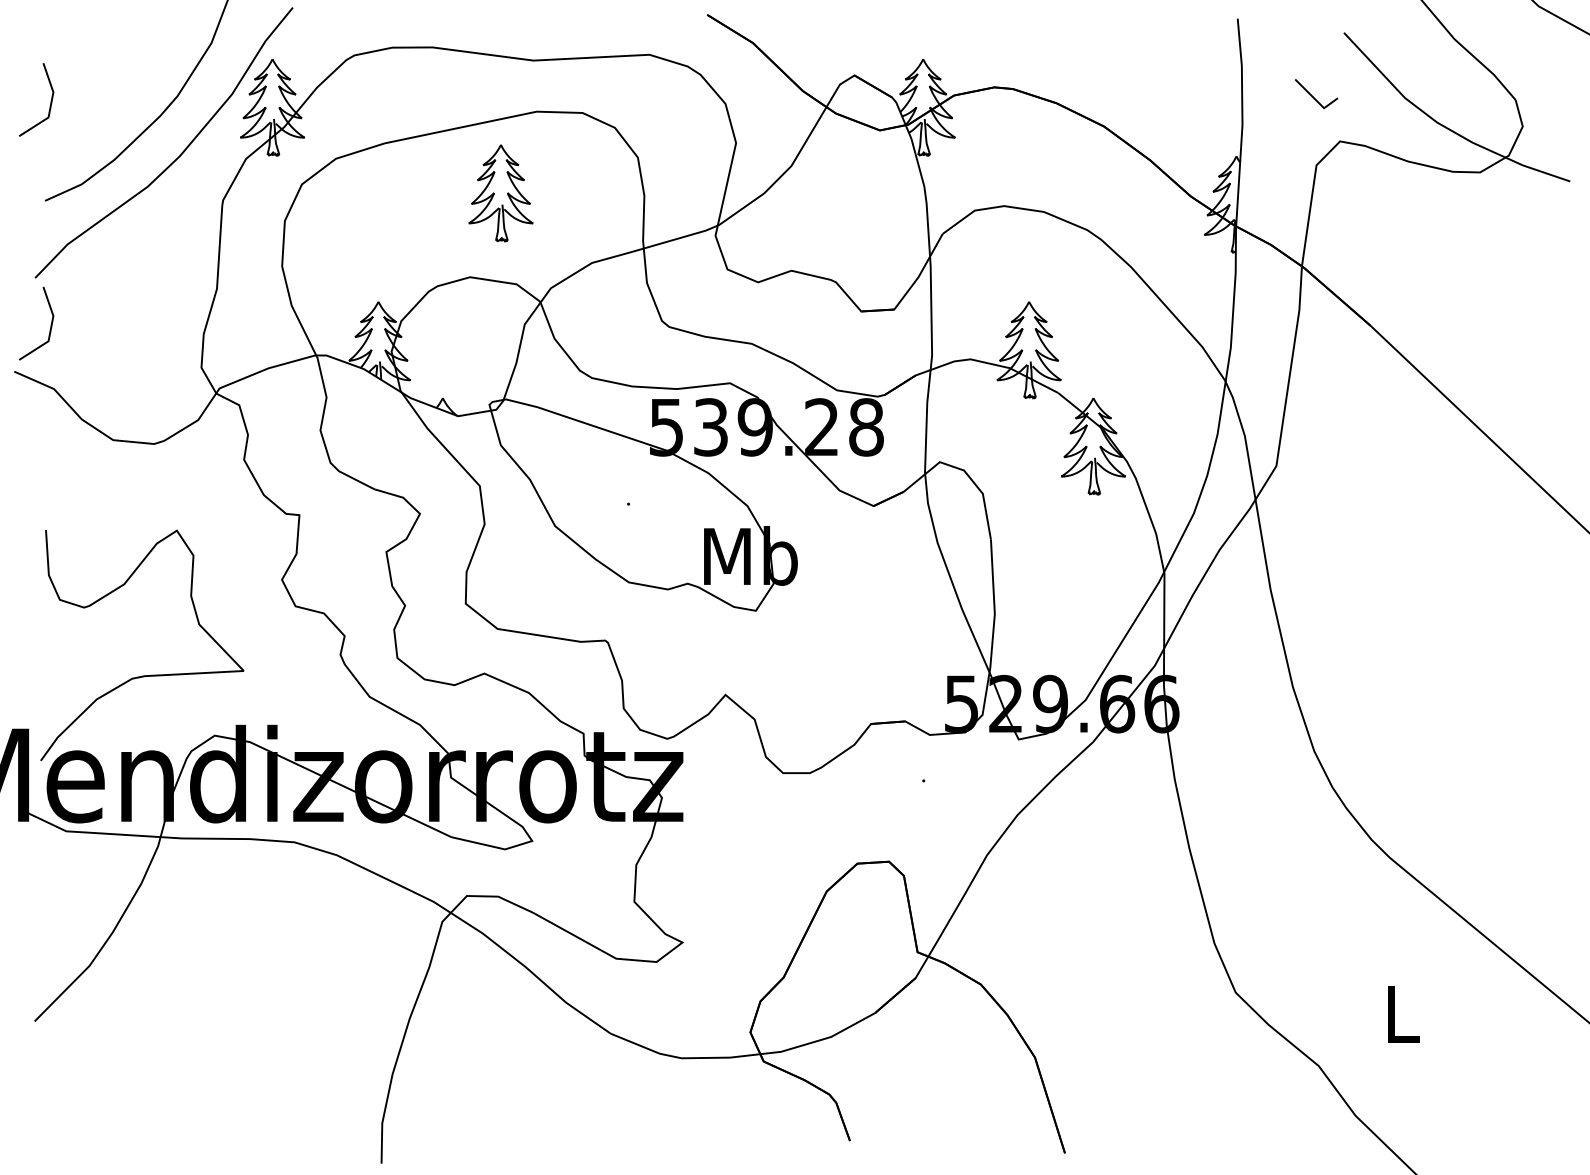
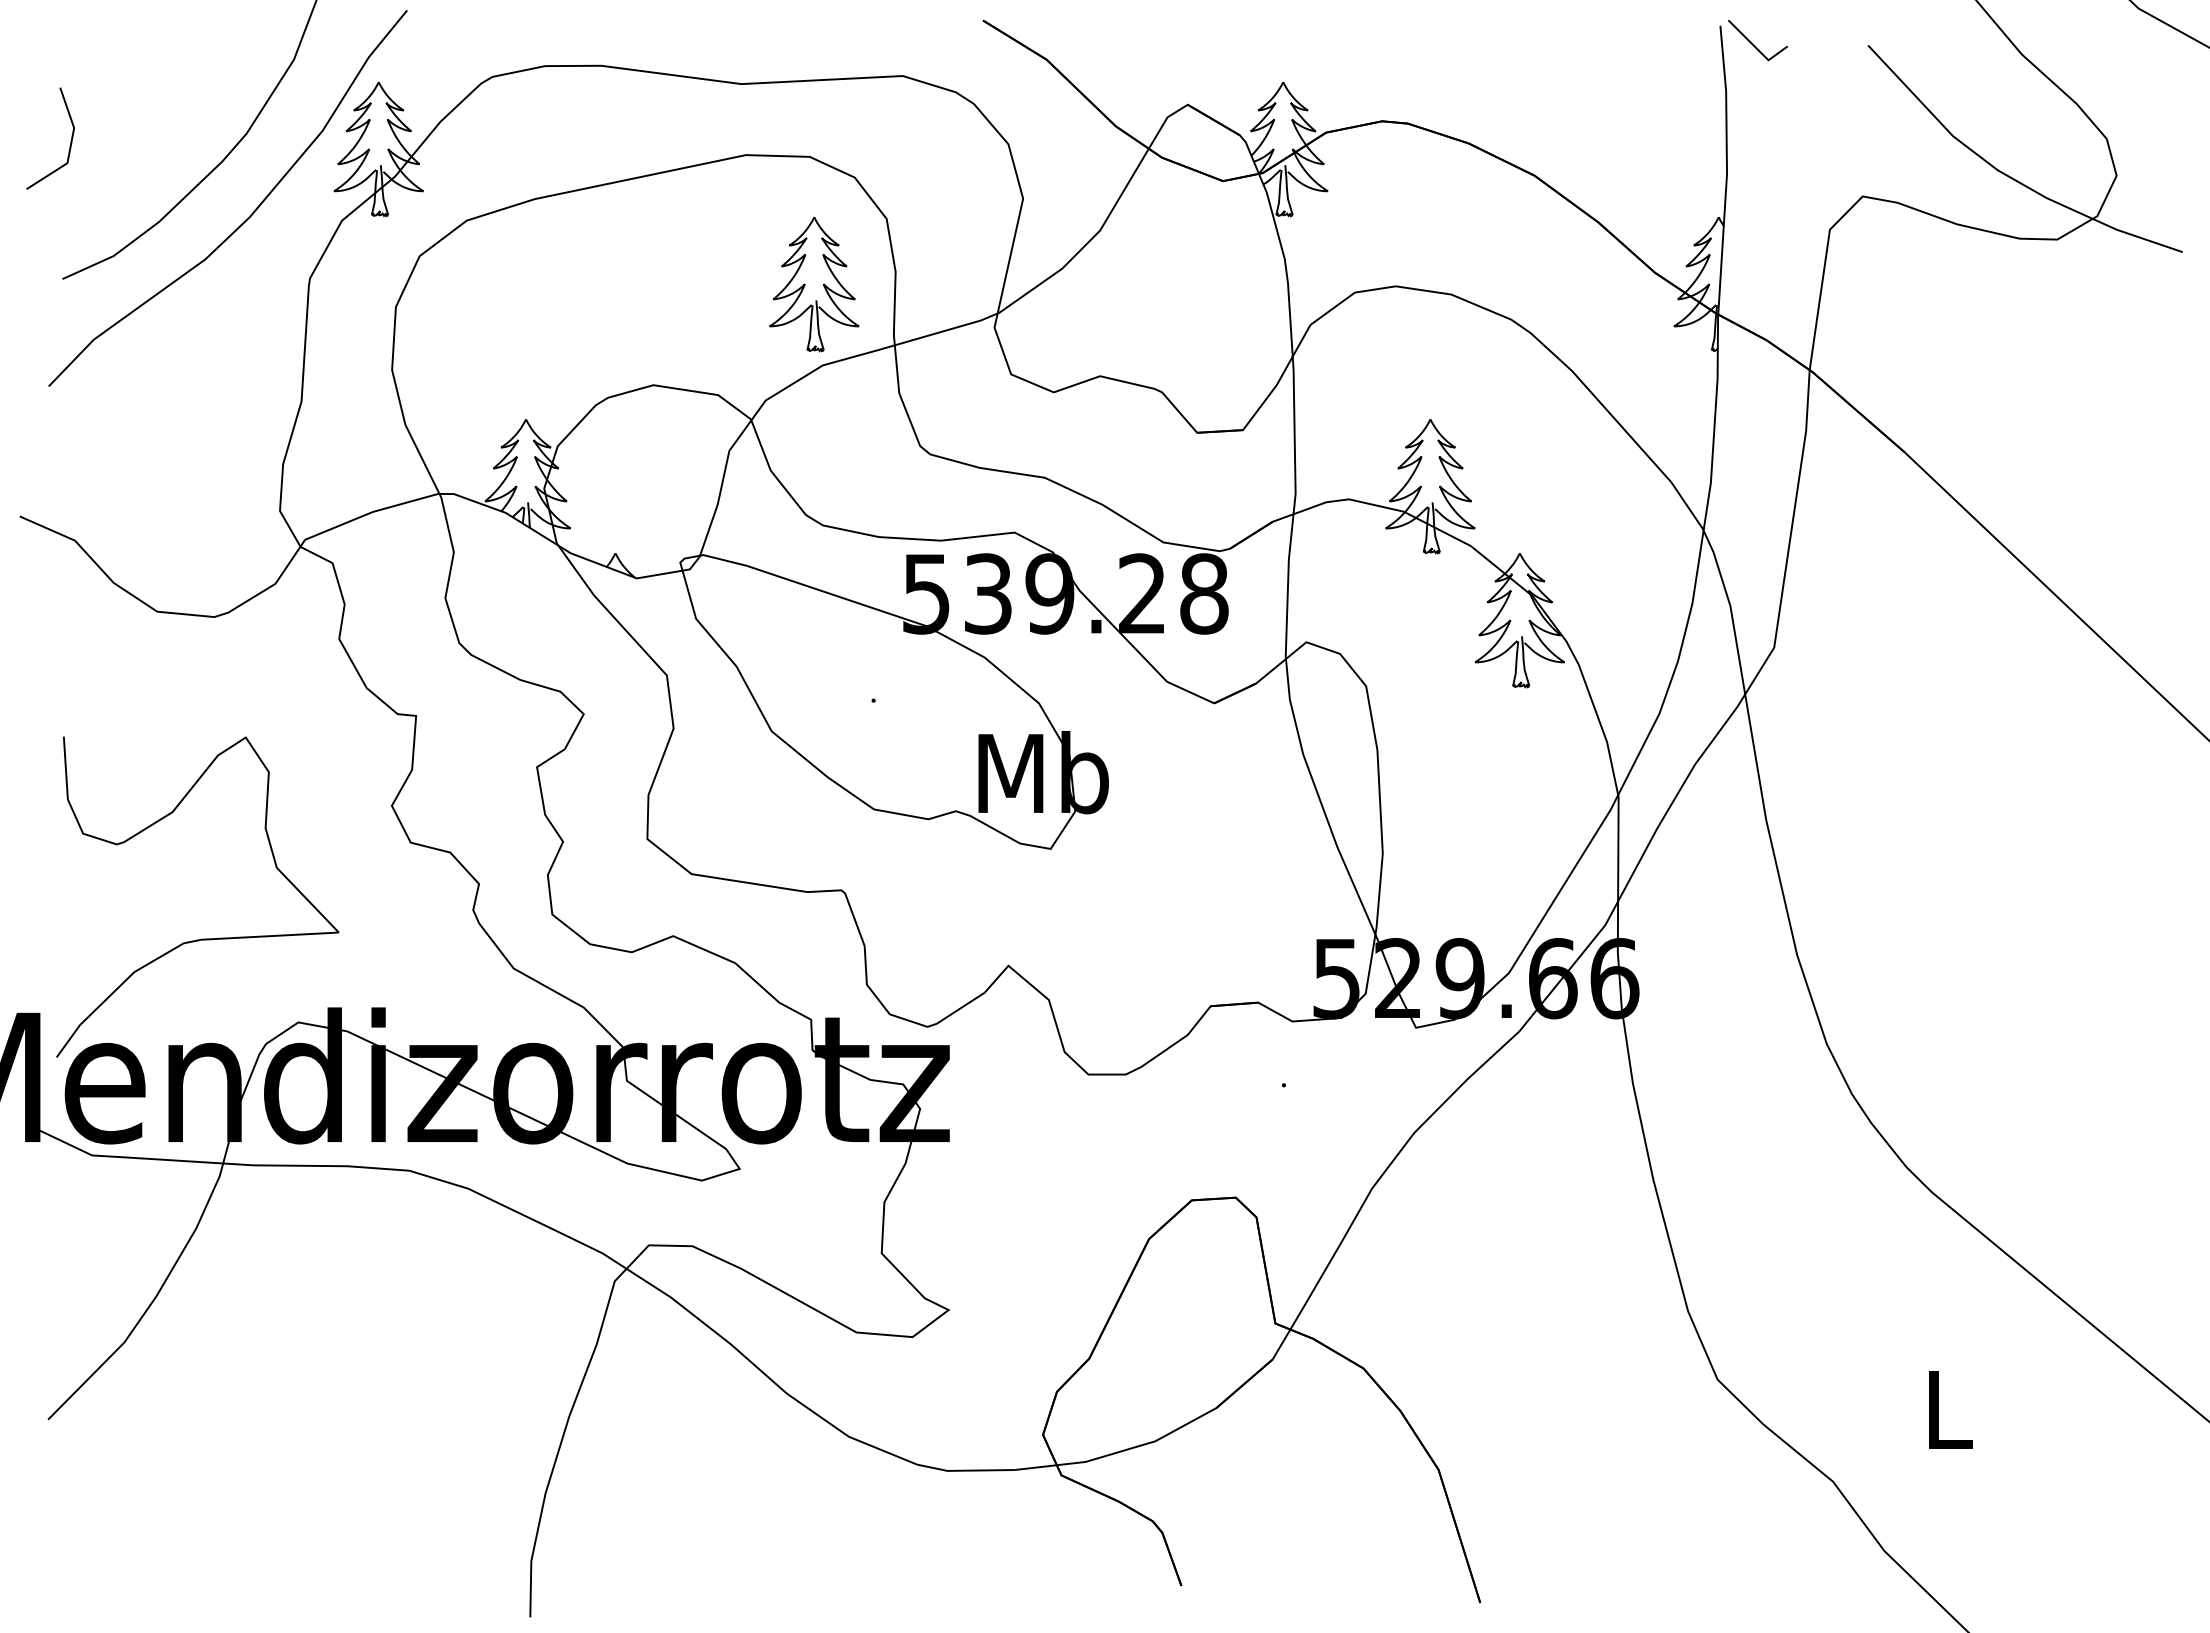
line: (1313, 96) -> (1753, 43), moved
part: (501, 193) -> (814, 284), moved
line: (50, 324) -> (70, 451), removed

